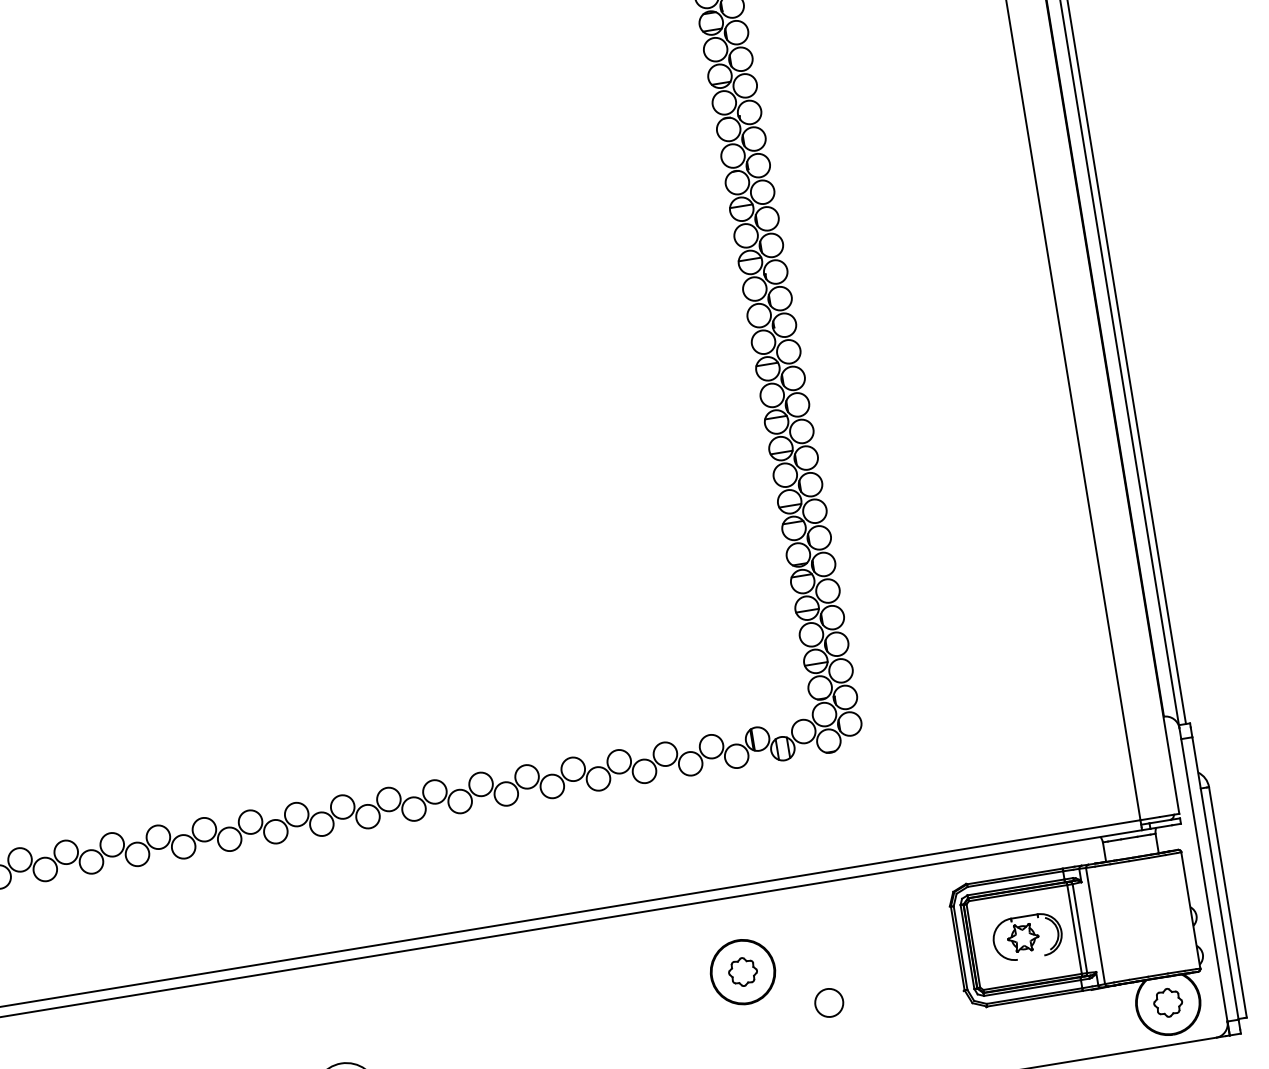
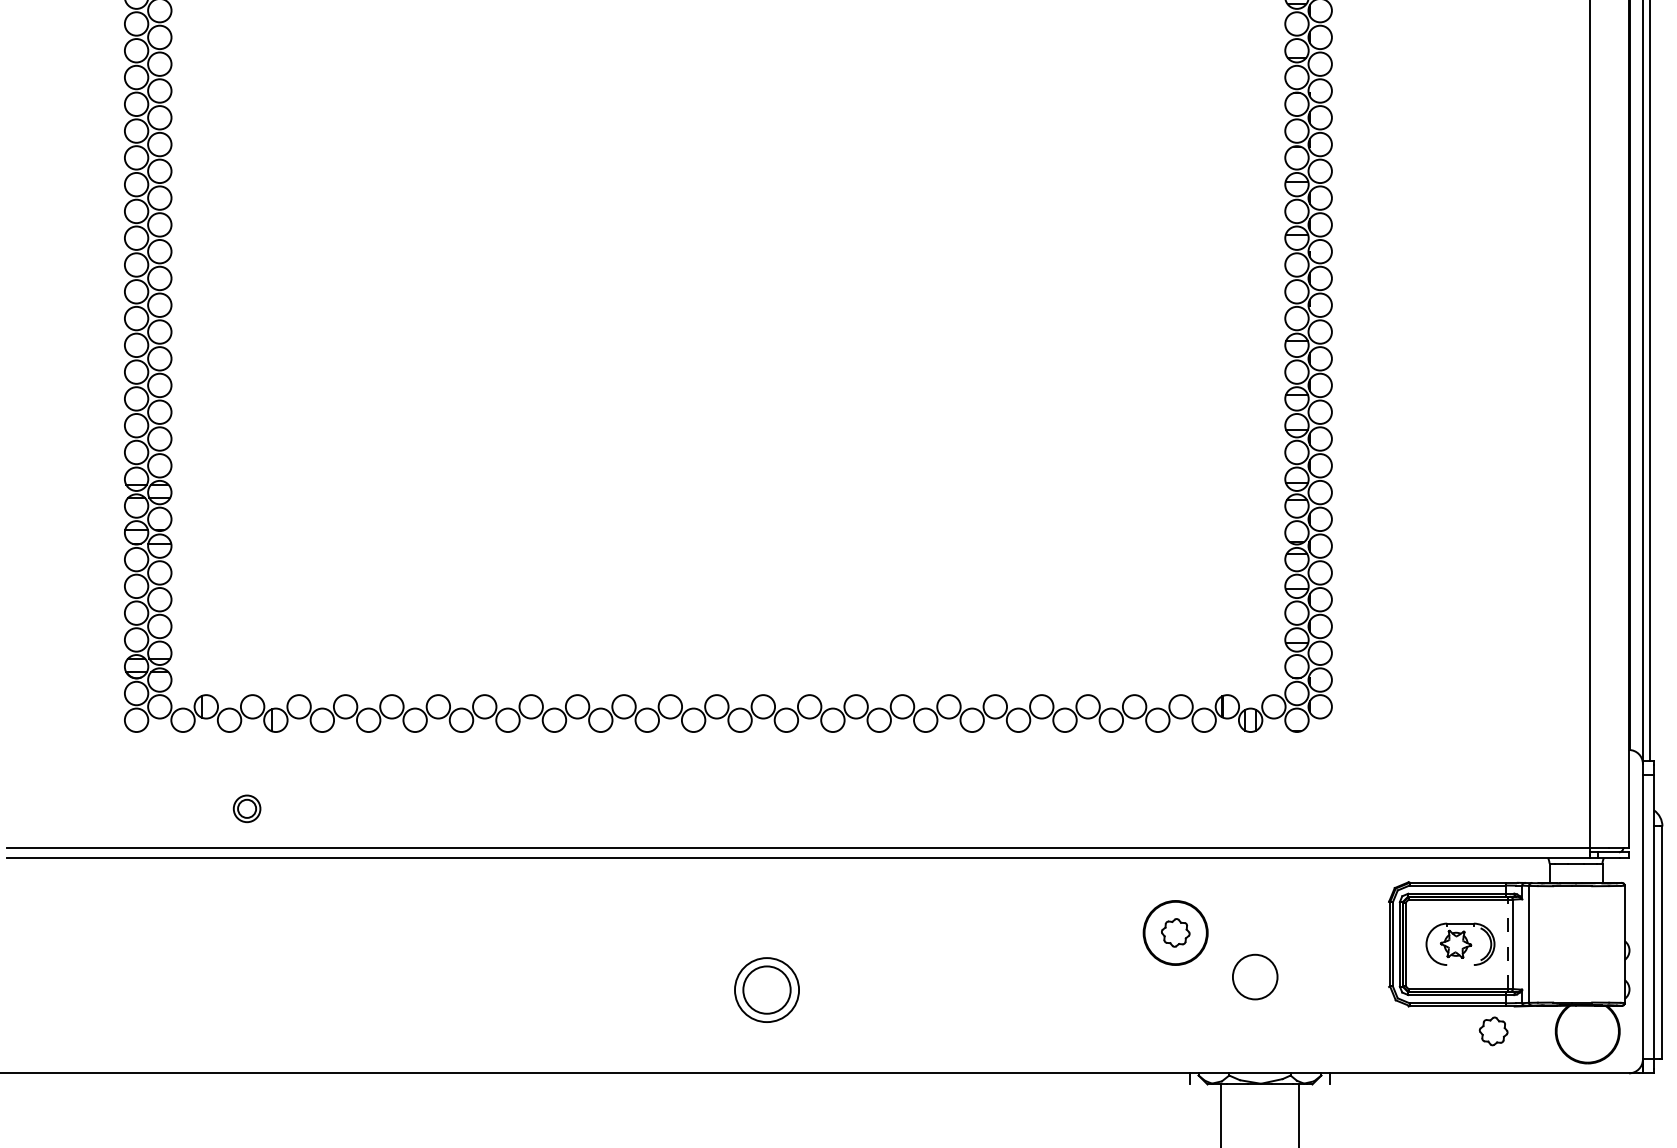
line: (1074, 929) -> (1507, 944), solid -> dashed
circle: (829, 1002) -> (1255, 976), size x1.6
part: (1167, 1002) -> (1493, 1031), moved

